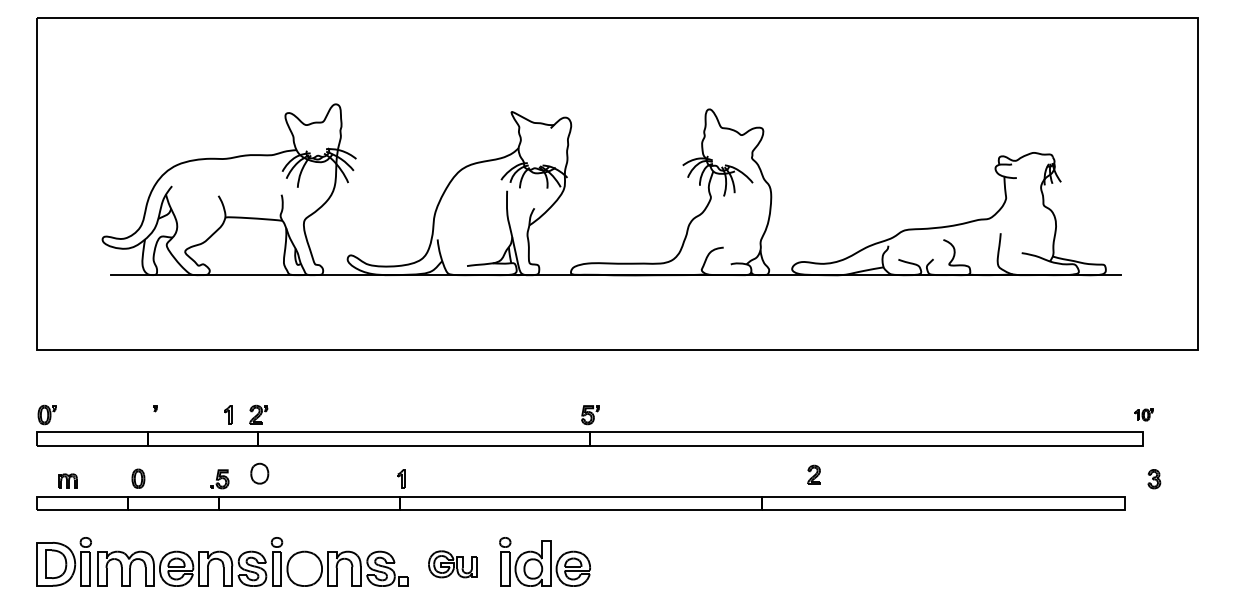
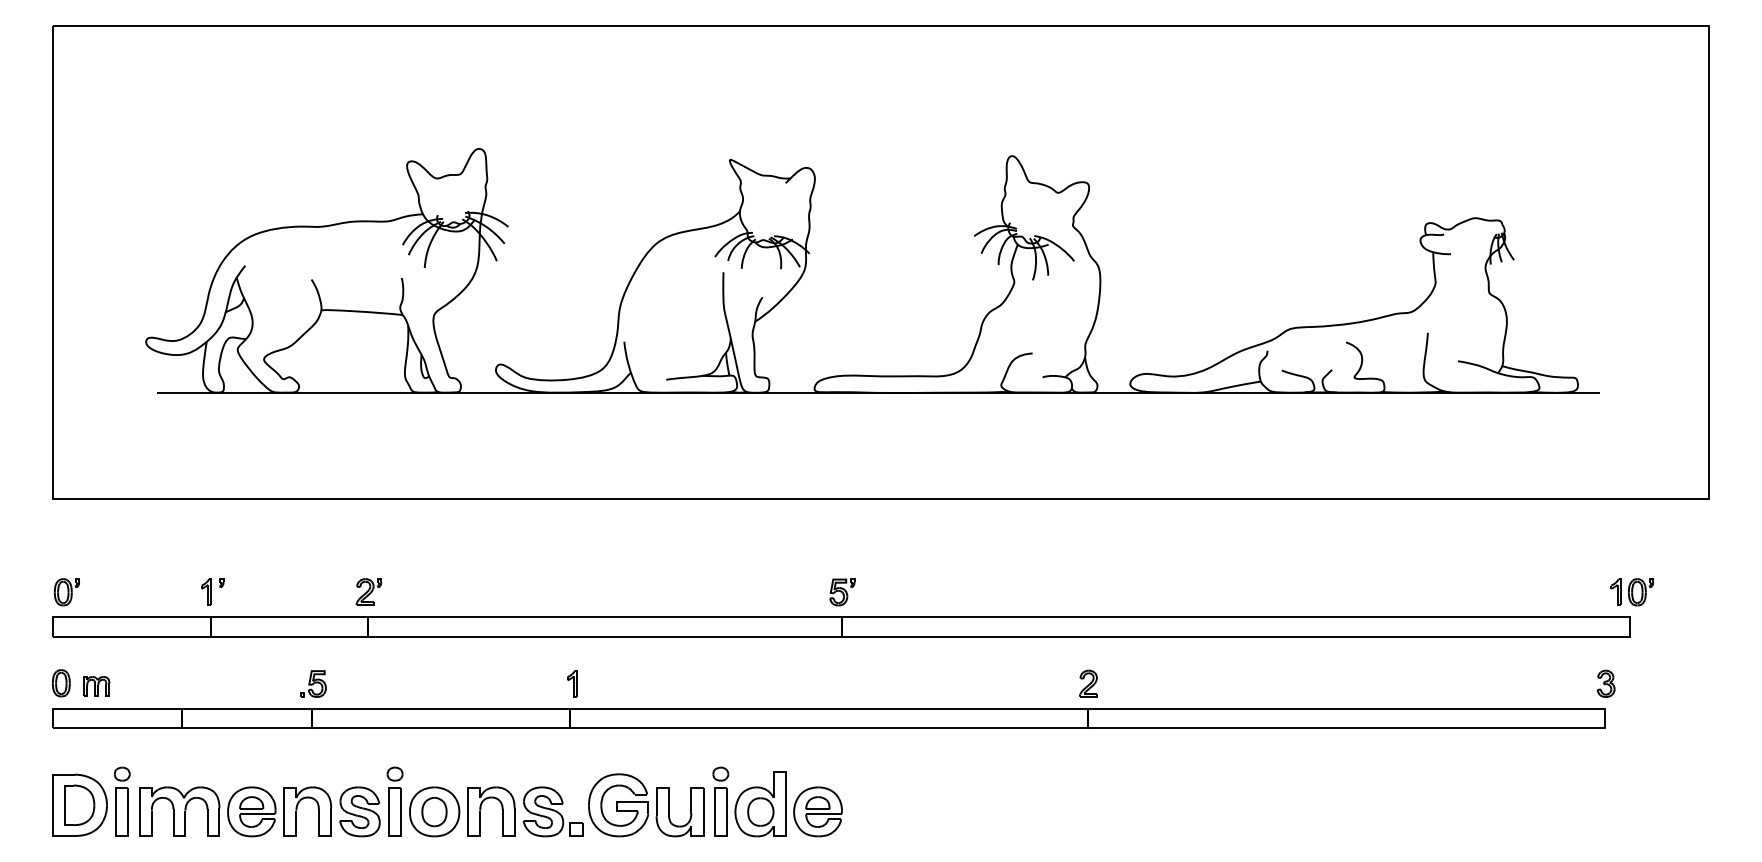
part: (228, 414) -> (206, 591), moved
part: (1144, 415) -> (1632, 592), size x1.67
part: (259, 474) -> (434, 812), moved
part: (814, 474) -> (1088, 683), moved
part: (138, 478) -> (61, 683), moved
part: (1153, 478) -> (1605, 683), moved
part: (453, 564) -> (646, 805), size x1.67

